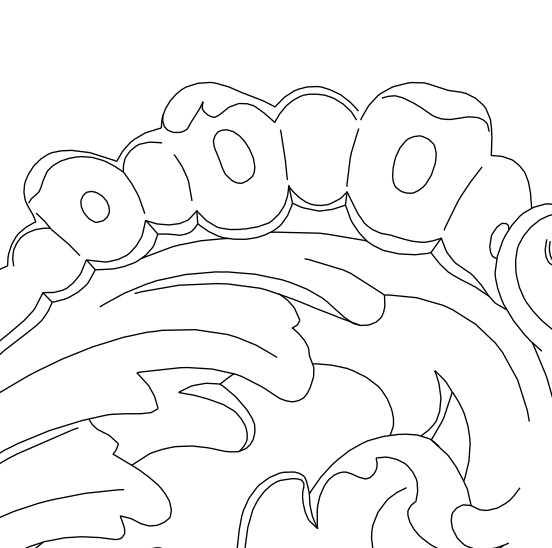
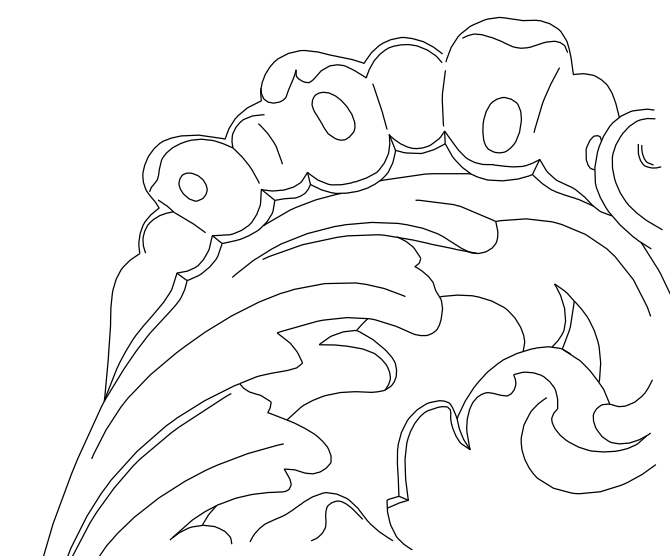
part: (413, 164) -> (501, 125), moved
curve: (185, 175) -> (272, 141), moved
curve: (461, 196) -> (545, 98), moved
part: (94, 206) -> (192, 186), moved

